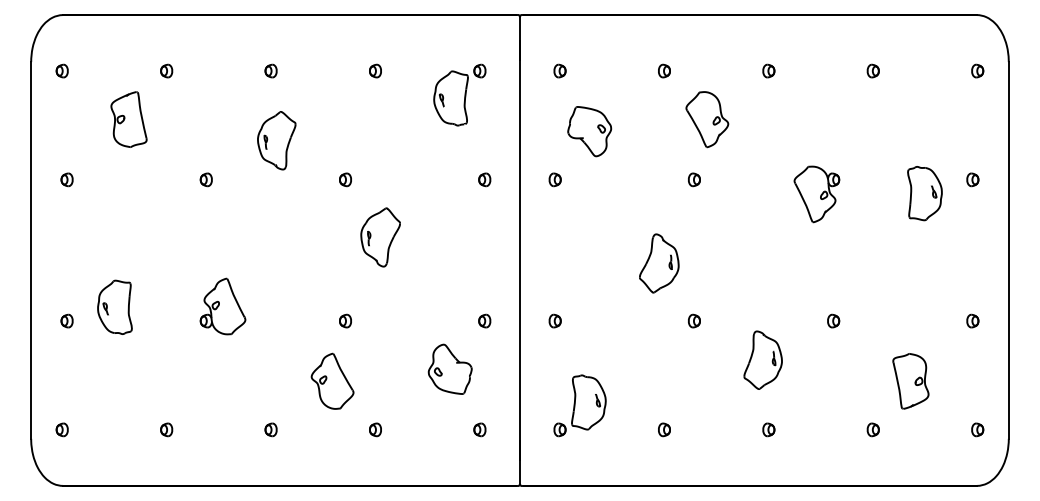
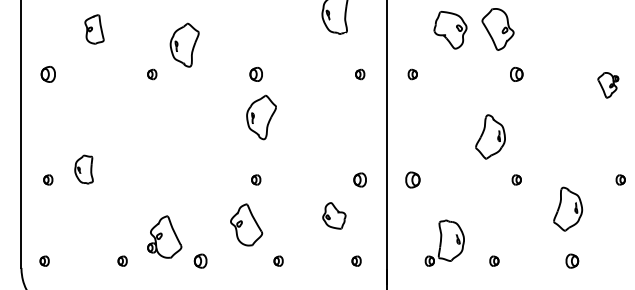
part: (128, 119) -> (94, 29), size x0.7
part: (707, 119) -> (498, 29), moved
part: (589, 131) -> (450, 30), moved
part: (276, 140) -> (184, 45), moved
part: (66, 179) -> (47, 74), size x1.6
part: (345, 179) -> (256, 74), size x1.4
part: (694, 179) -> (516, 74), size x1.4
part: (816, 194) -> (607, 85), size x0.6
part: (380, 237) -> (261, 117), moved
part: (114, 306) -> (83, 169), size x0.7
part: (222, 306) -> (164, 237), moved
part: (484, 320) -> (360, 179), size x1.4
part: (554, 320) -> (412, 179), size x1.6
part: (449, 368) -> (333, 215), size x0.7
part: (579, 405) -> (444, 243), moved
part: (270, 429) -> (200, 260), size x1.4
part: (768, 429) -> (572, 260), size x1.4

